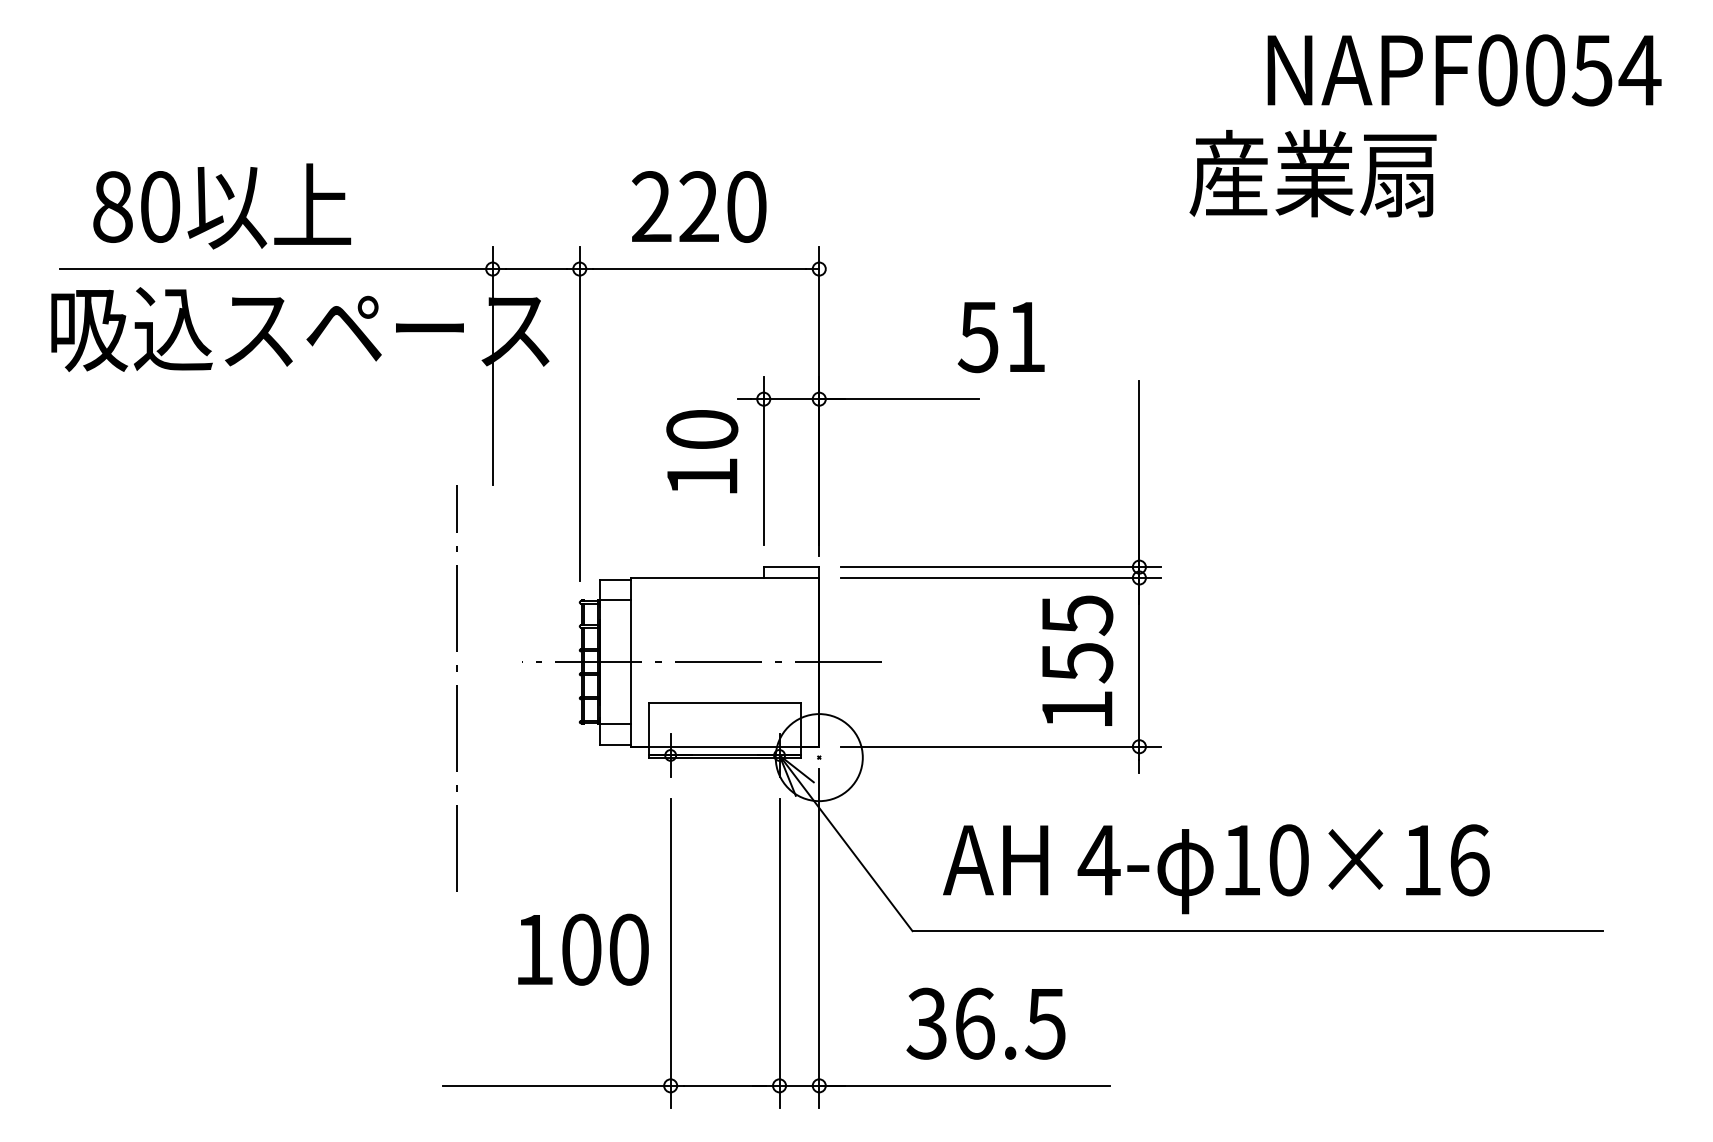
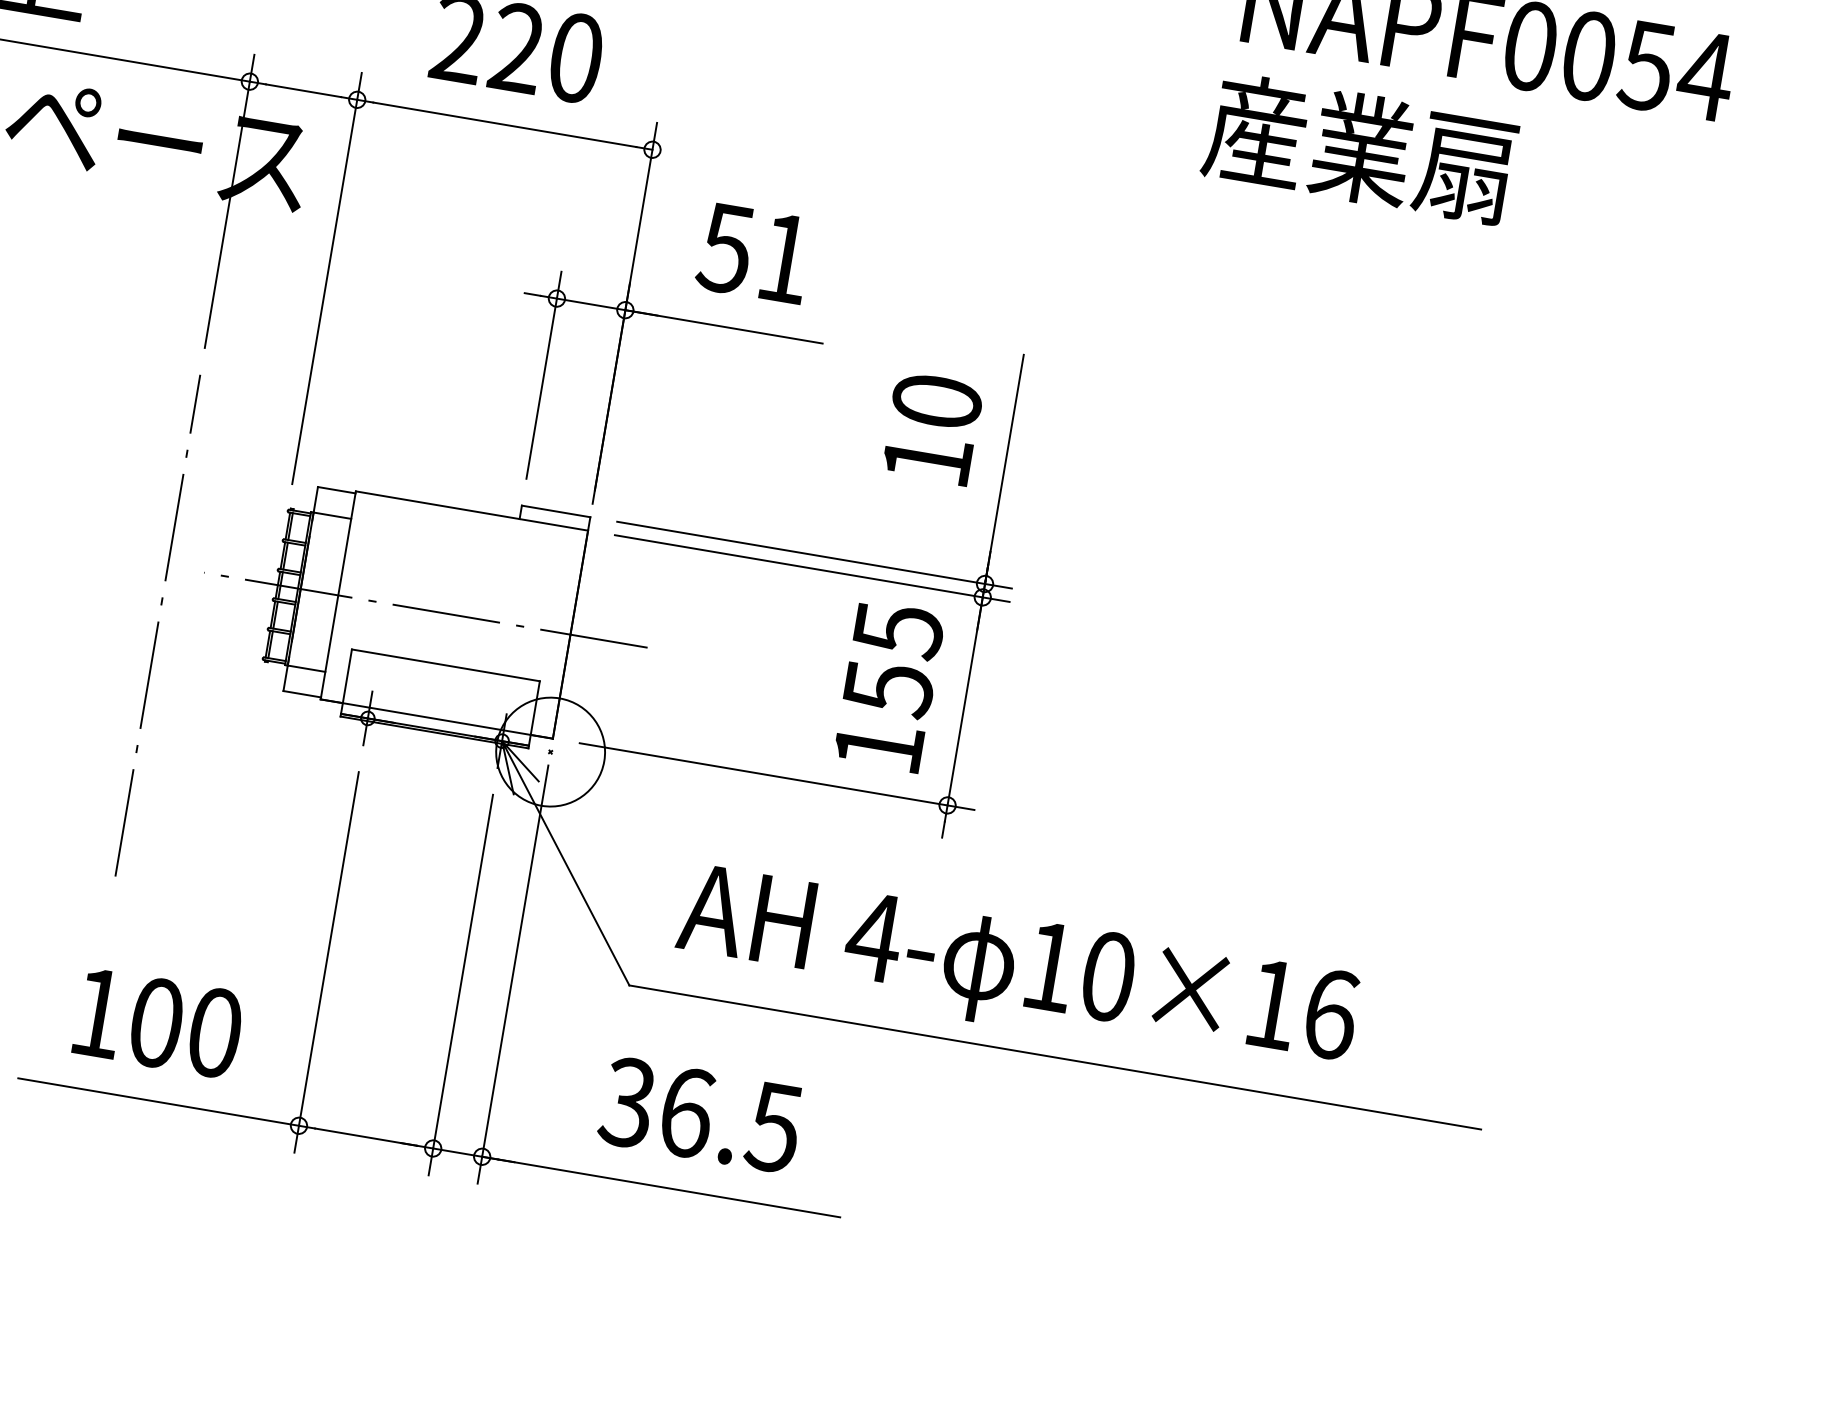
text: (1312, 173) -> (1359, 148), moved
text: (1000, 337) -> (753, 253), moved
text: (702, 451) -> (932, 428), moved
line: (456, 688) -> (157, 625), moved
text: (583, 949) -> (158, 1023), moved

